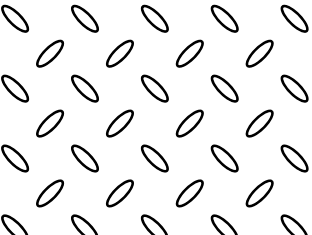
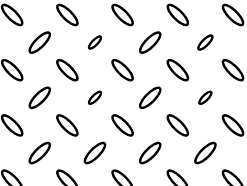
part: (119, 53) -> (94, 42), size x0.6
part: (259, 53) -> (205, 42), size x0.7
part: (119, 123) -> (94, 97), size x0.6
part: (259, 123) -> (205, 97), size x0.6

